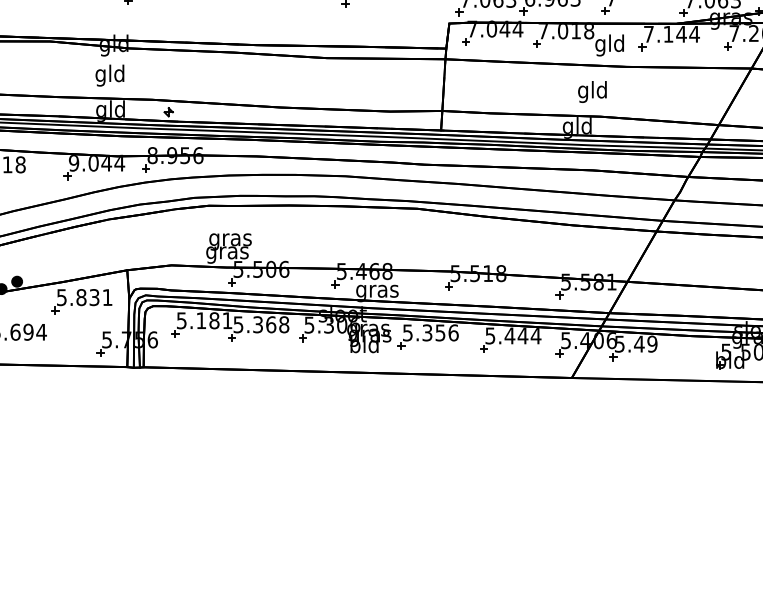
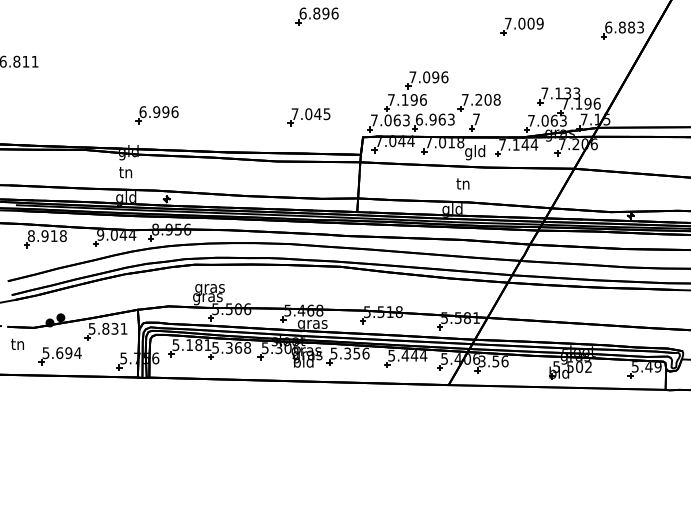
text: (109, 75) -> (125, 173), gld -> tn
text: (593, 91) -> (463, 184), gld -> tn
text: (635, 344) -> (493, 361), 5.49 -> 3.56

